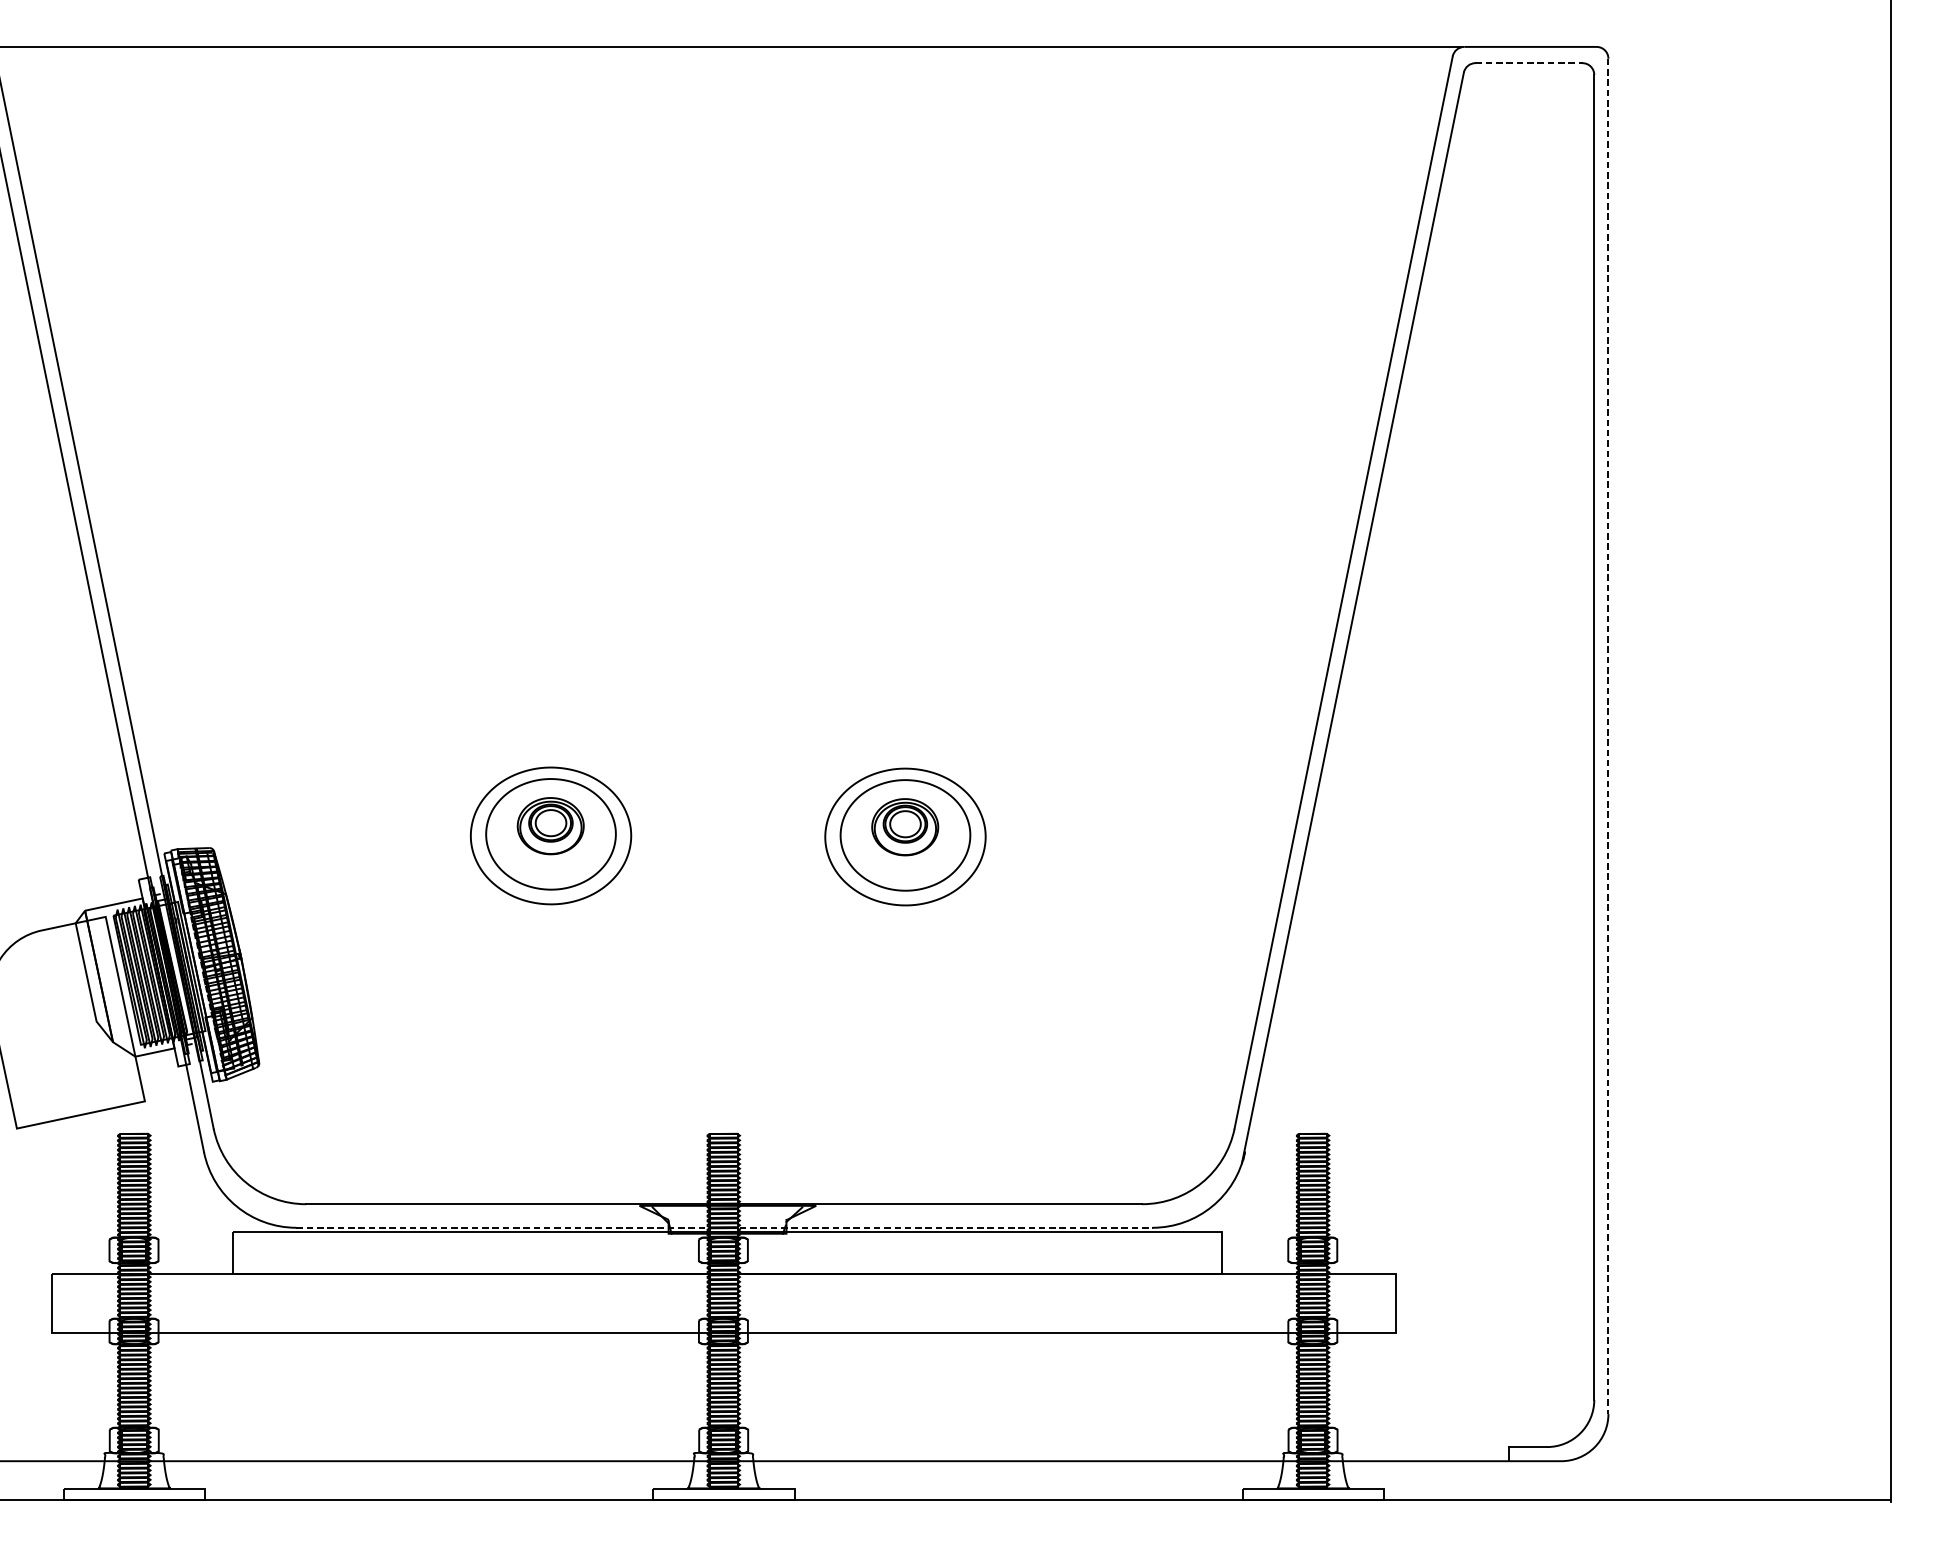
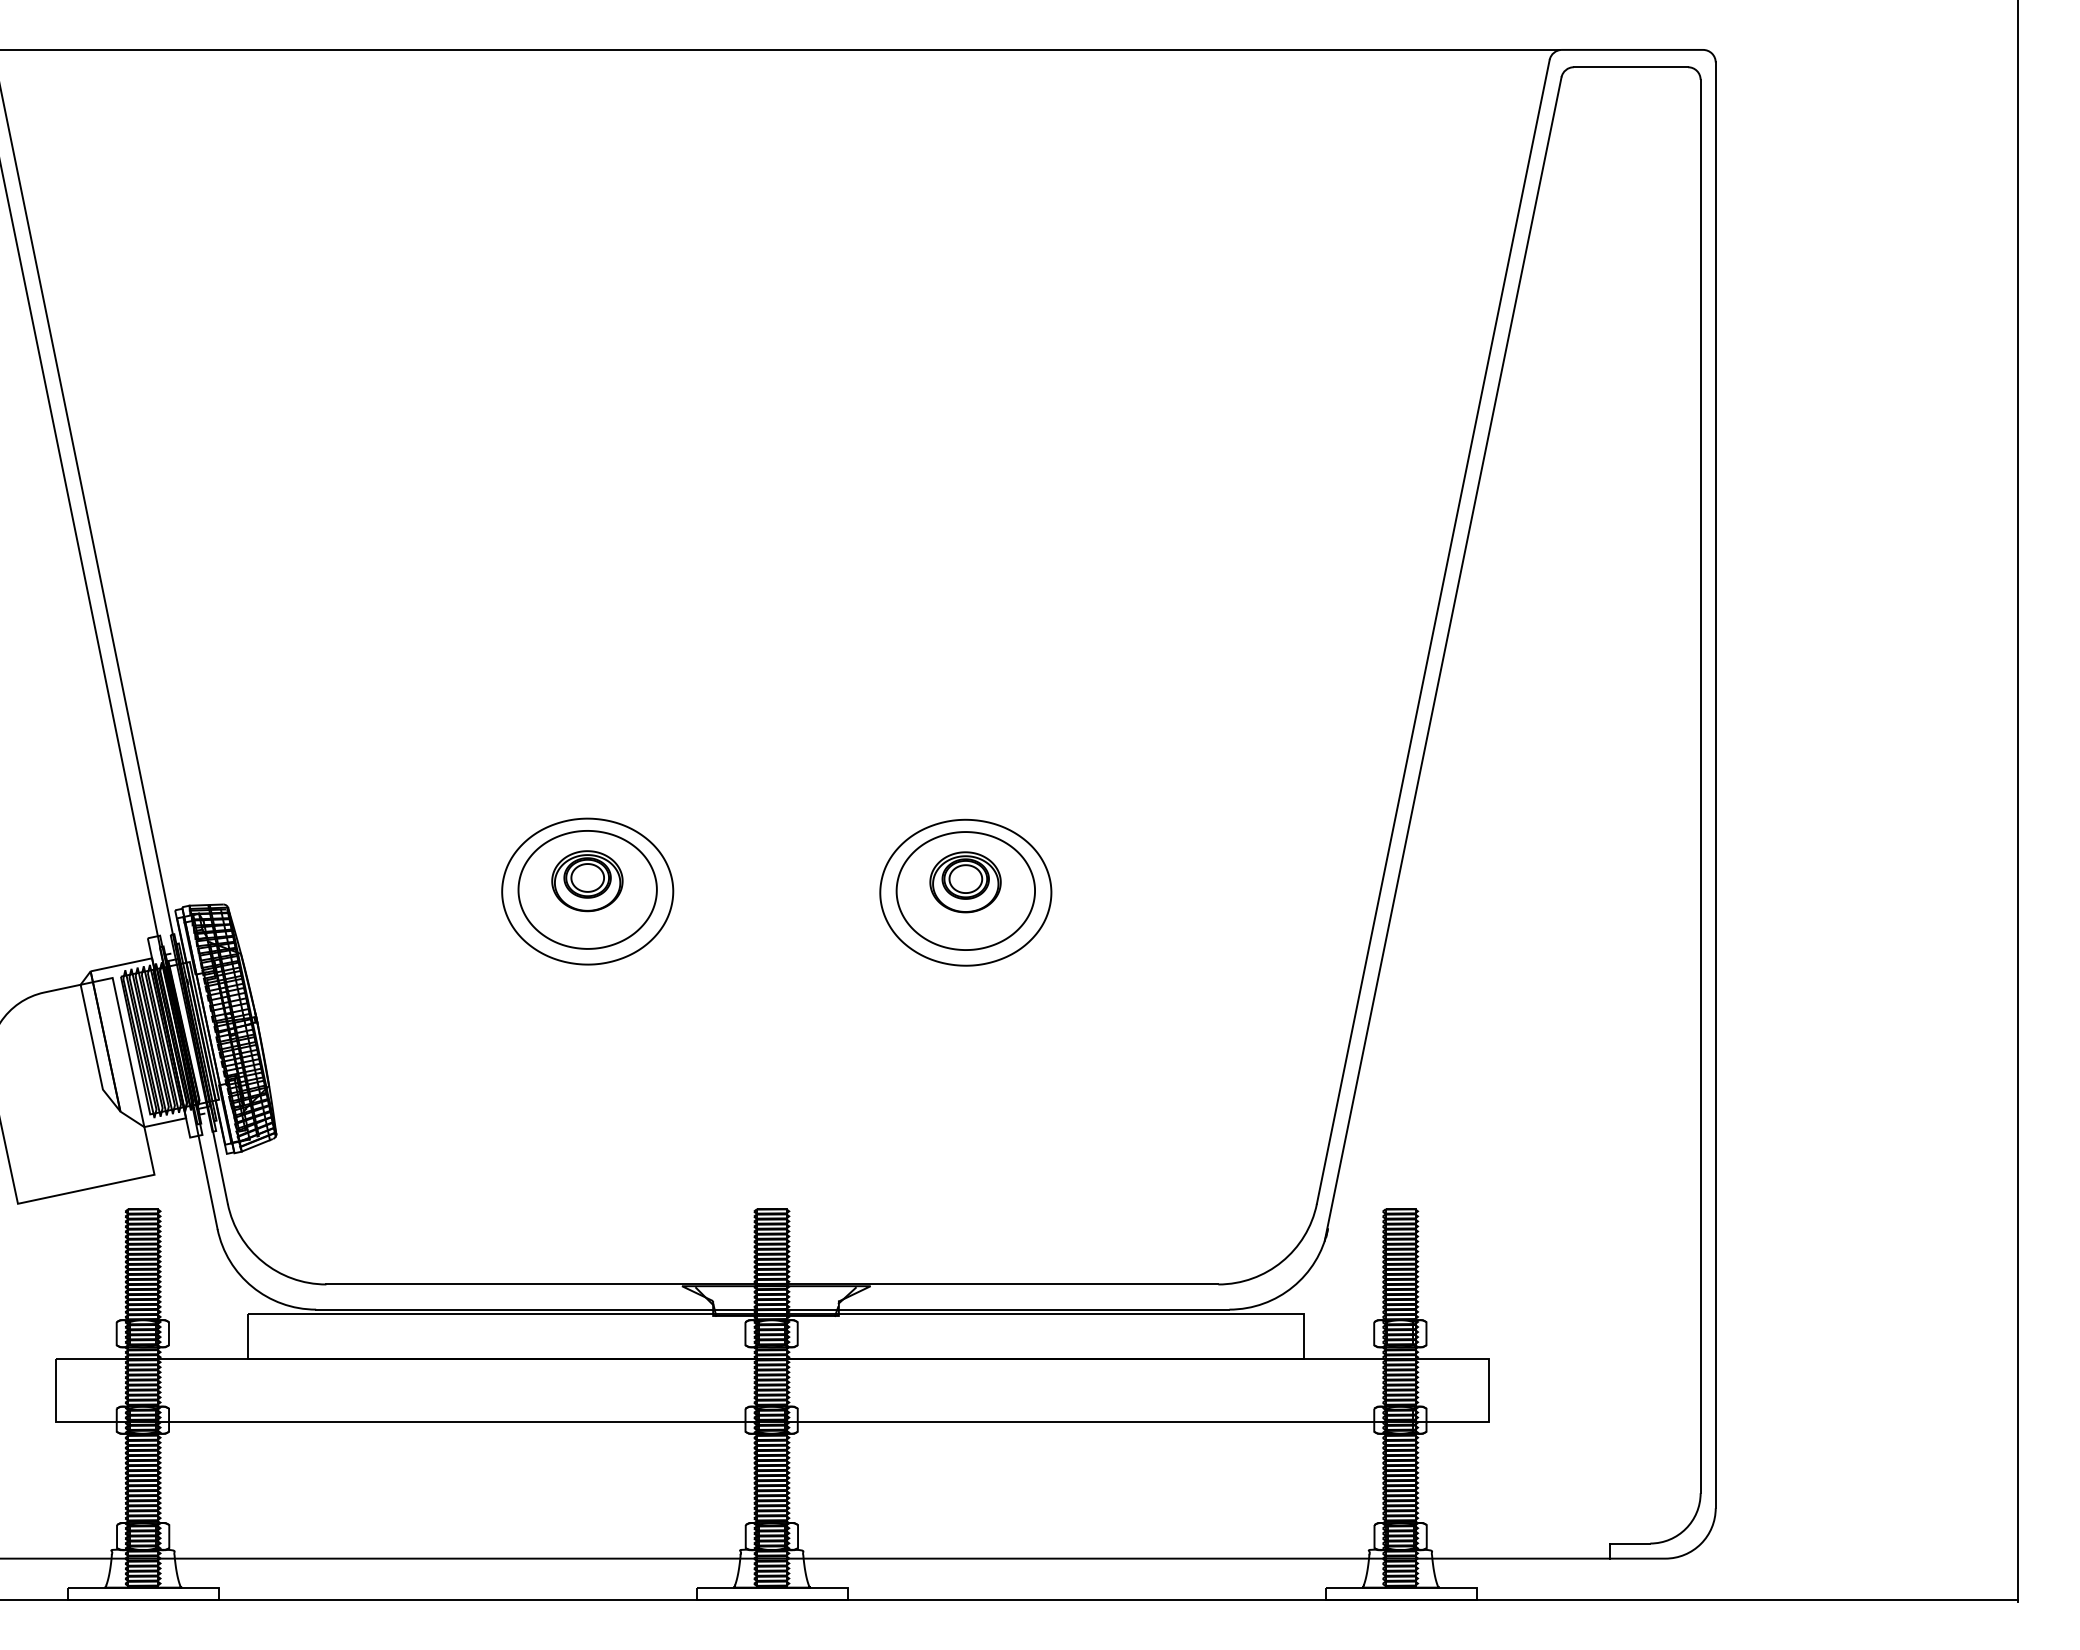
line: (1529, 63) -> (1631, 67), dashed -> solid
line: (1608, 736) -> (1715, 785), dashed -> solid
line: (724, 1227) -> (772, 1309), dashed -> solid

